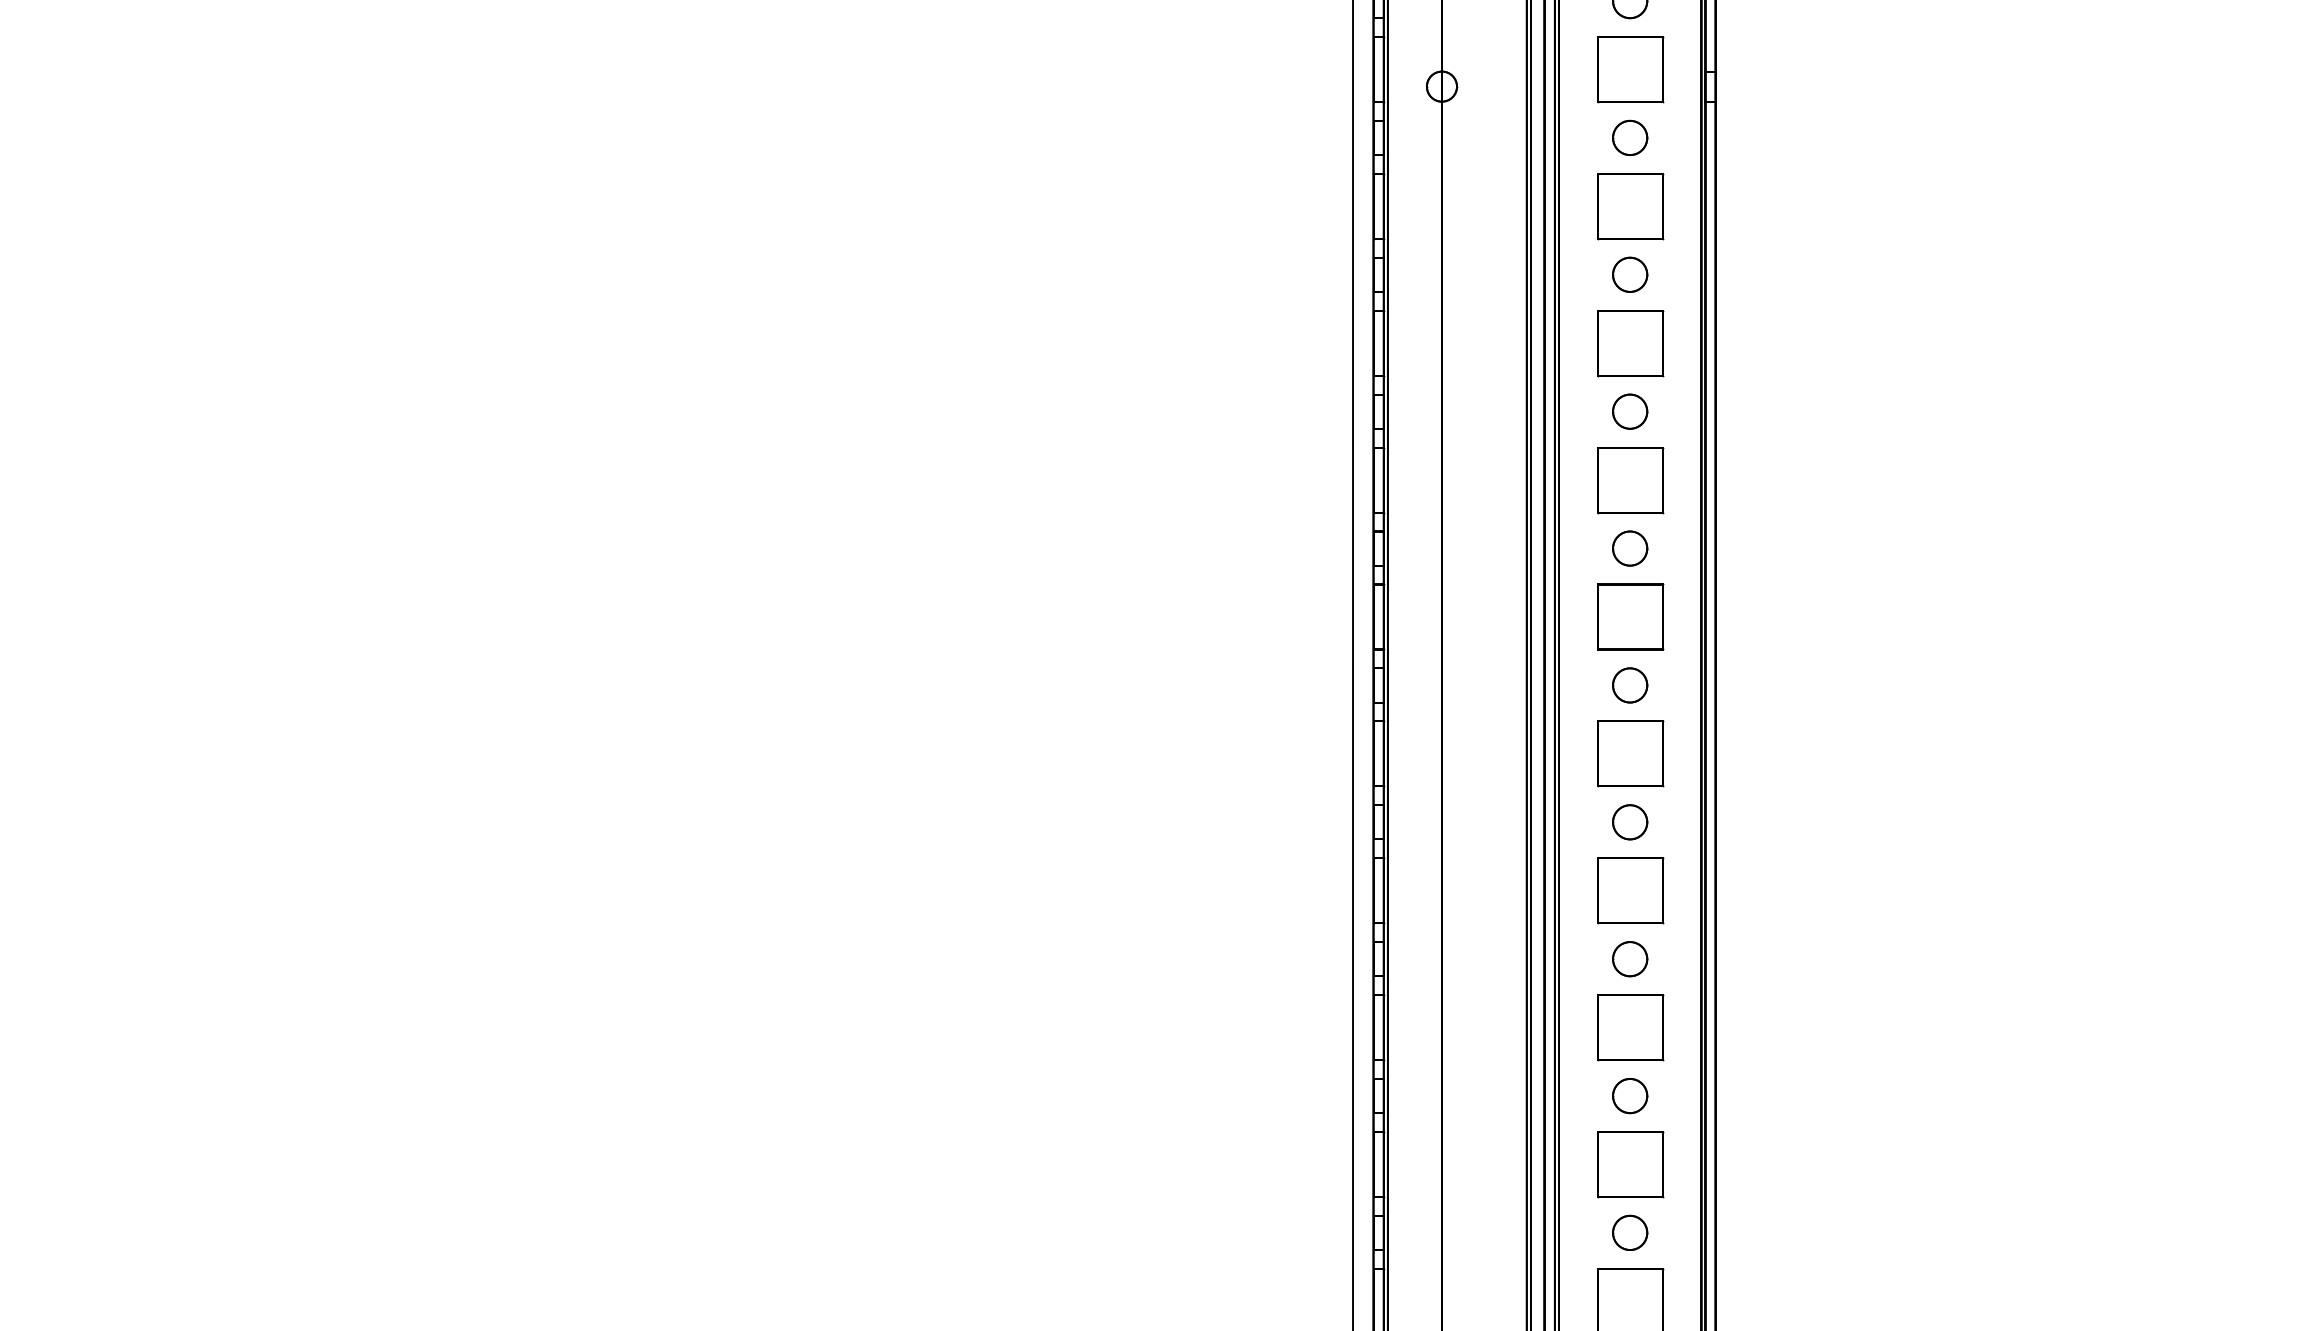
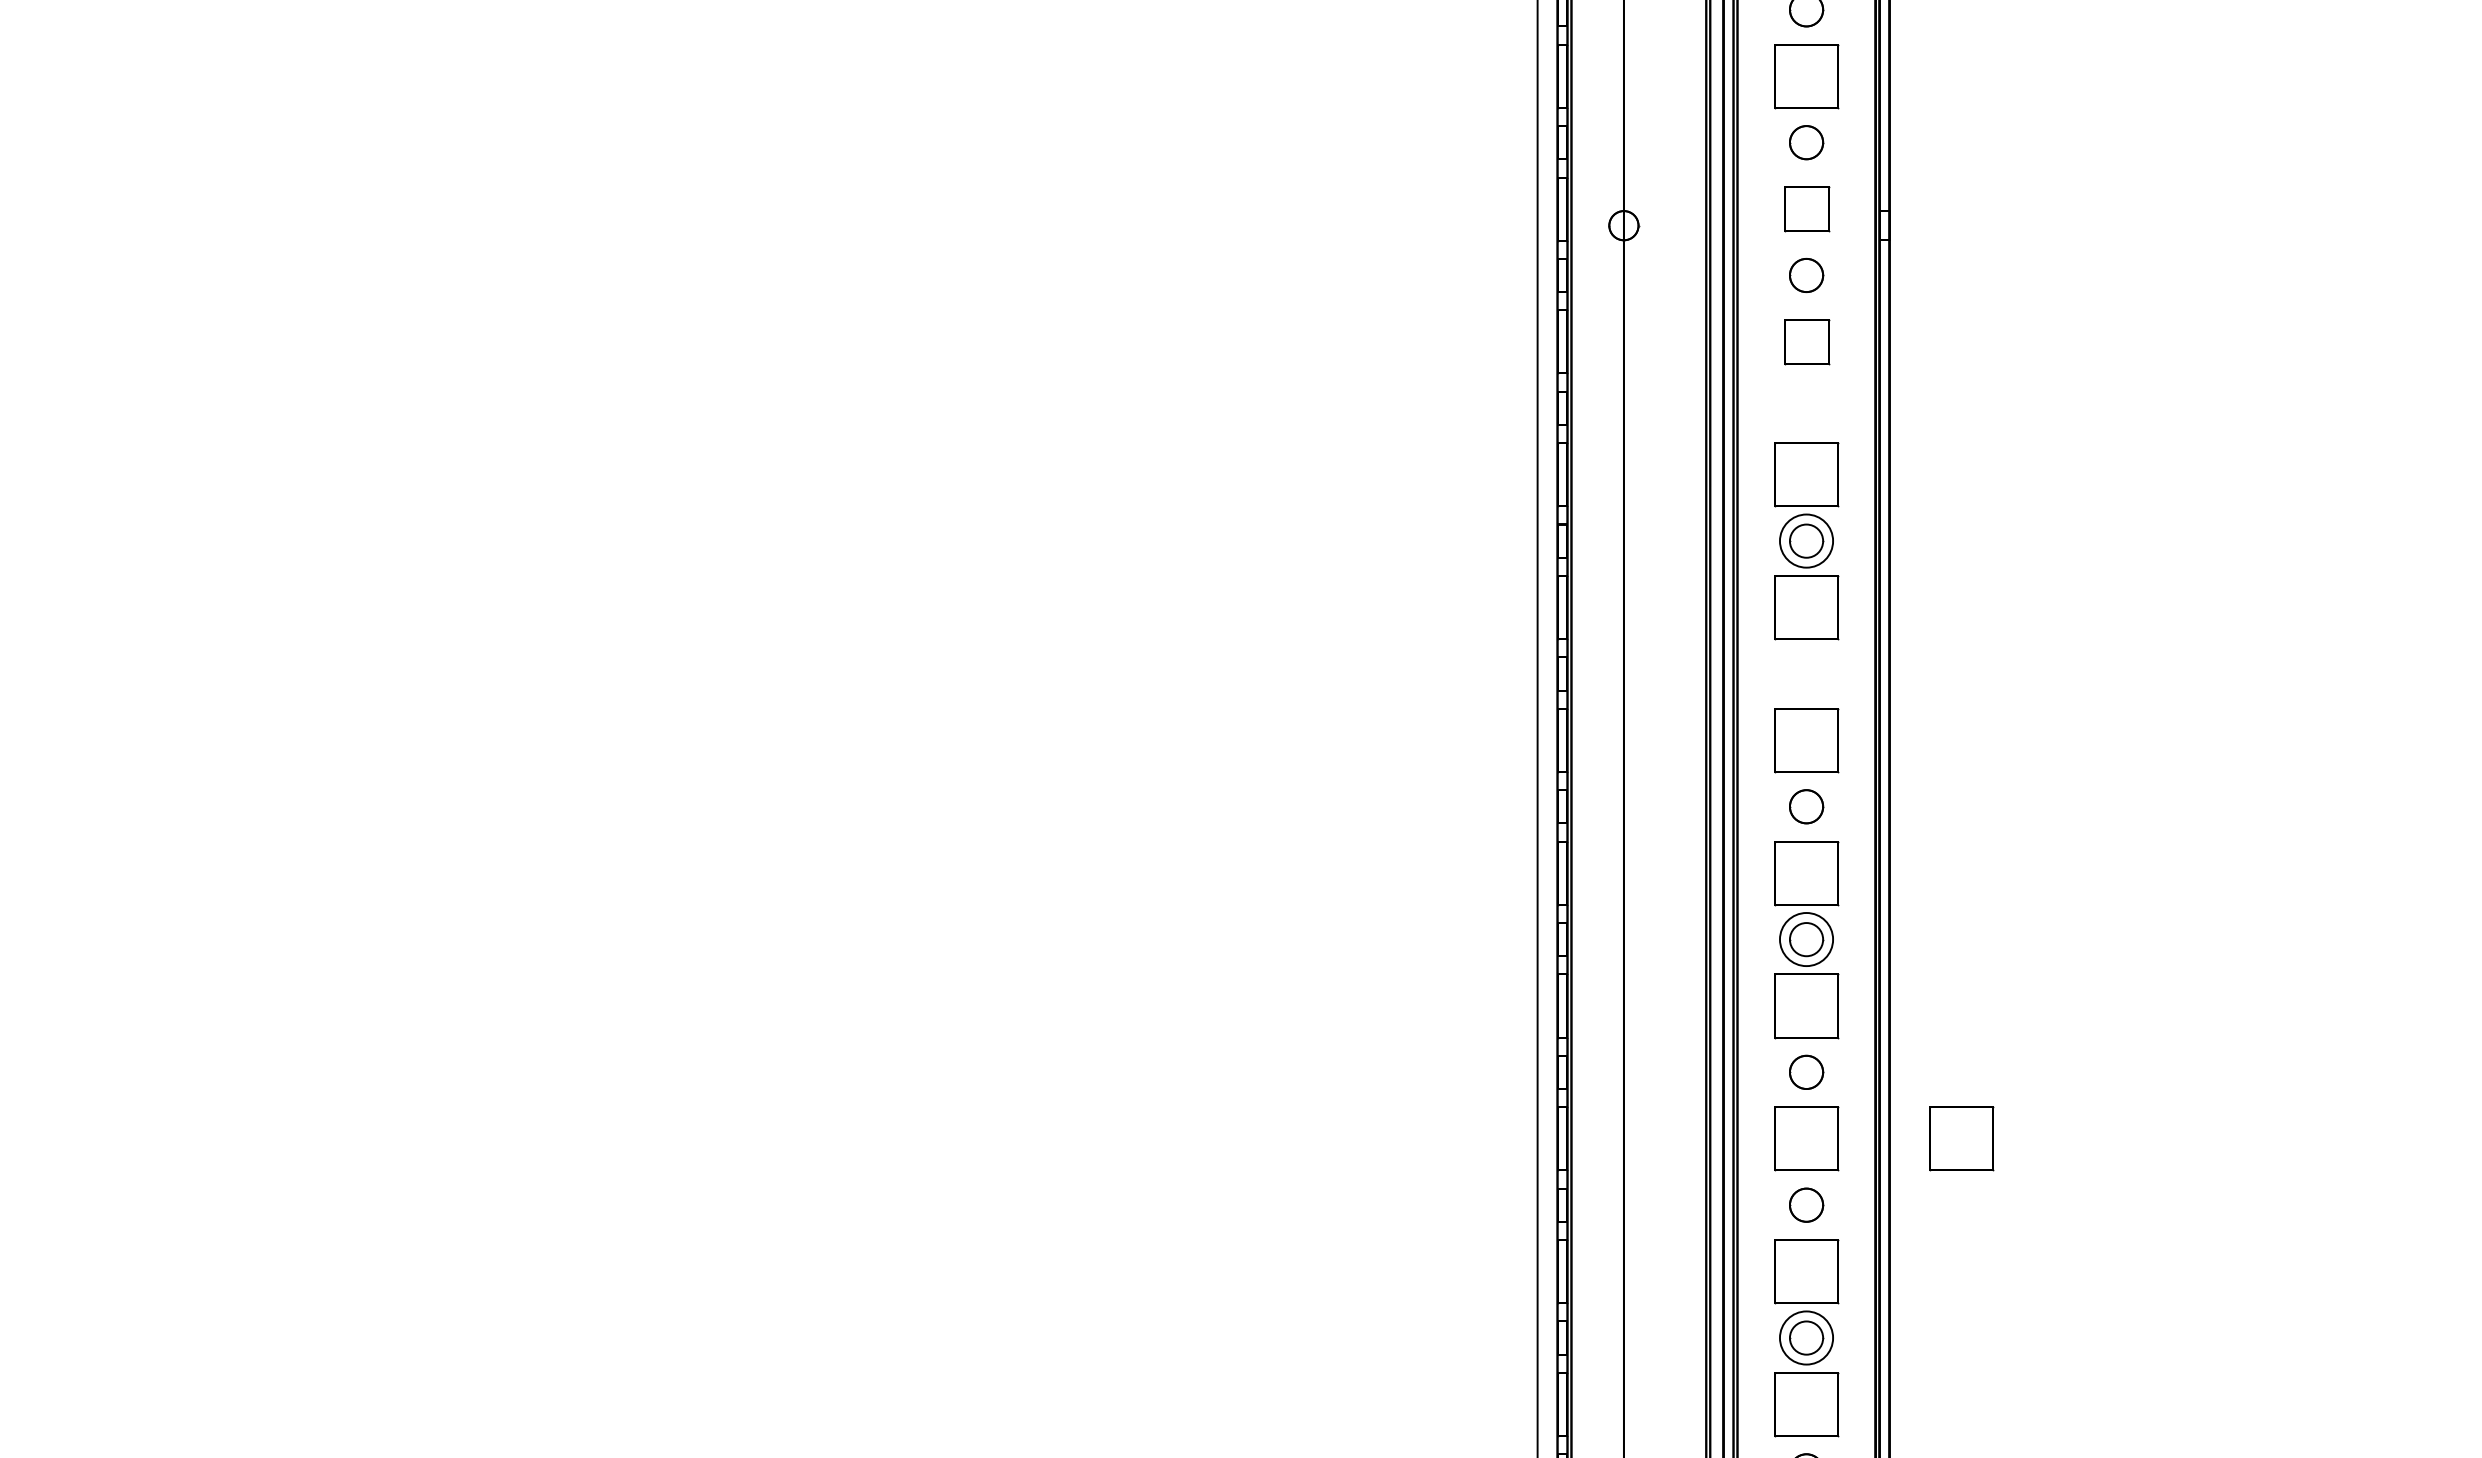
part: (1630, 69) -> (1806, 209), size x0.7
part: (1630, 205) -> (1806, 341), size x0.7
circle: (1630, 274) -> (1806, 407), removed
circle: (1630, 411) -> (1806, 540), size x1.6
circle: (1630, 548) -> (1806, 673), removed
circle: (1630, 822) -> (1806, 939), size x1.6
part: (1789, 1027) -> (1961, 1138), added
circle: (1630, 1232) -> (1806, 1337), size x1.6

